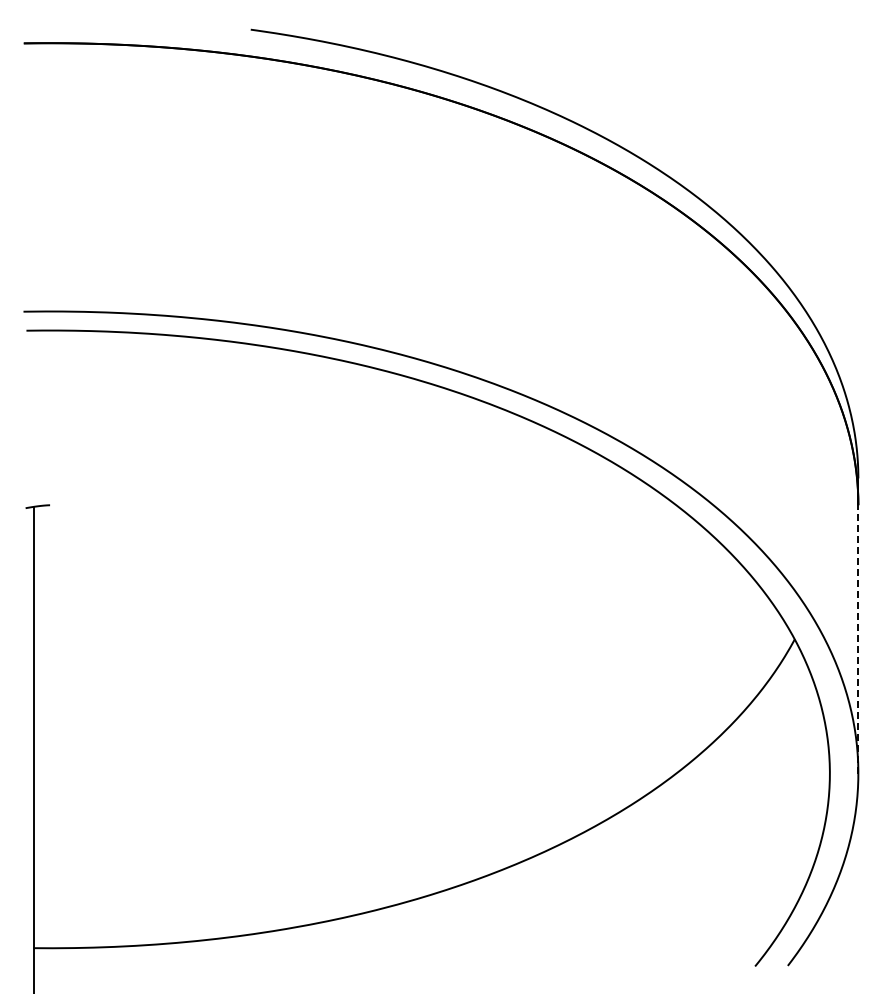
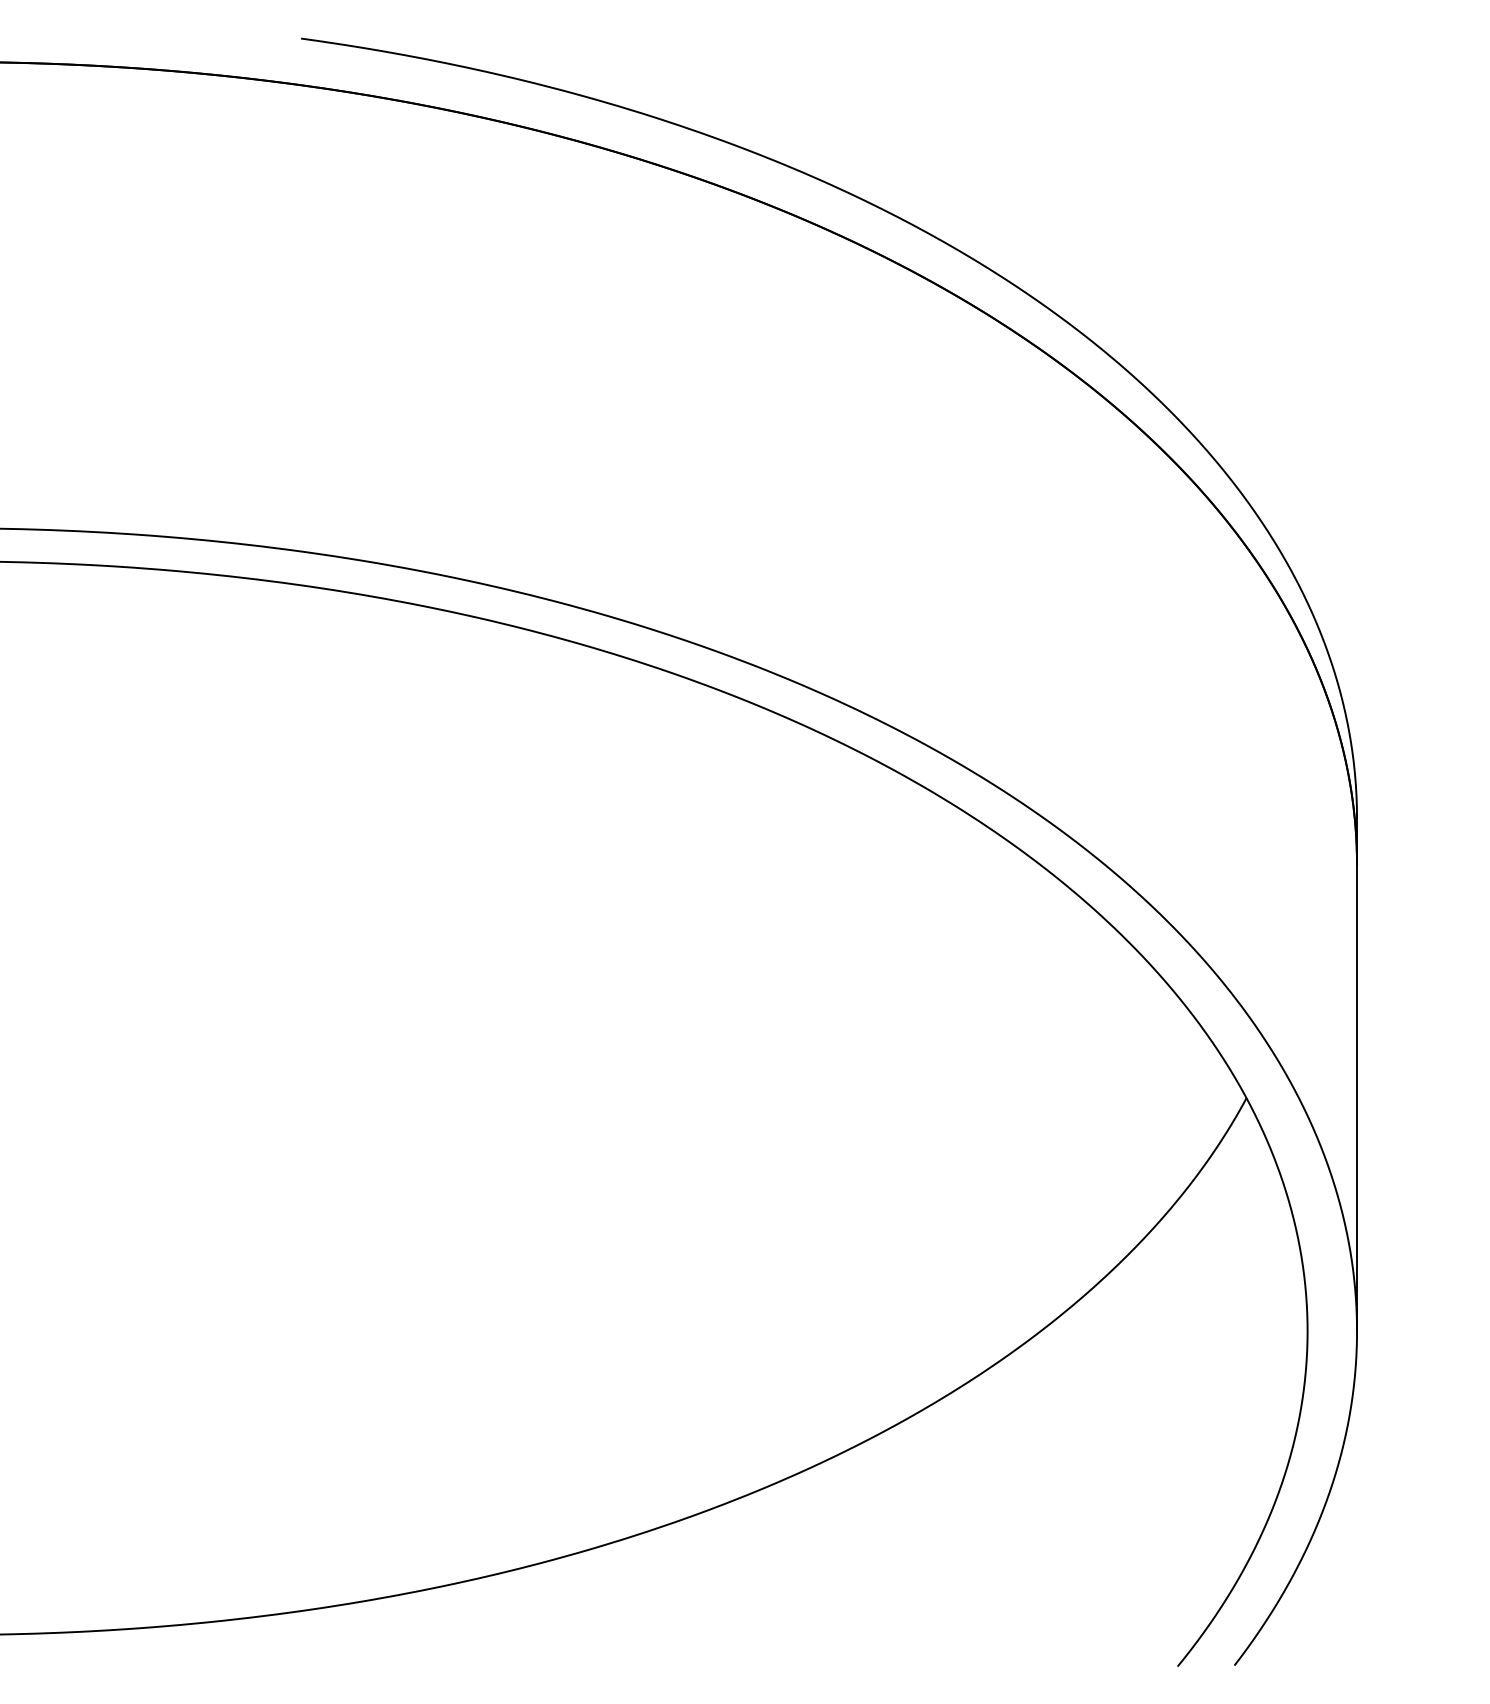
line: (858, 638) -> (1357, 1096), dashed -> solid

